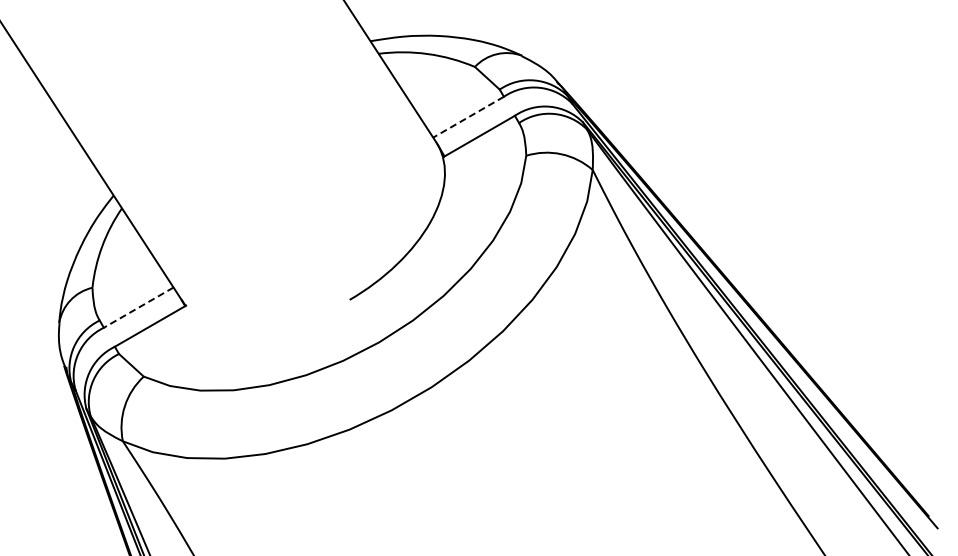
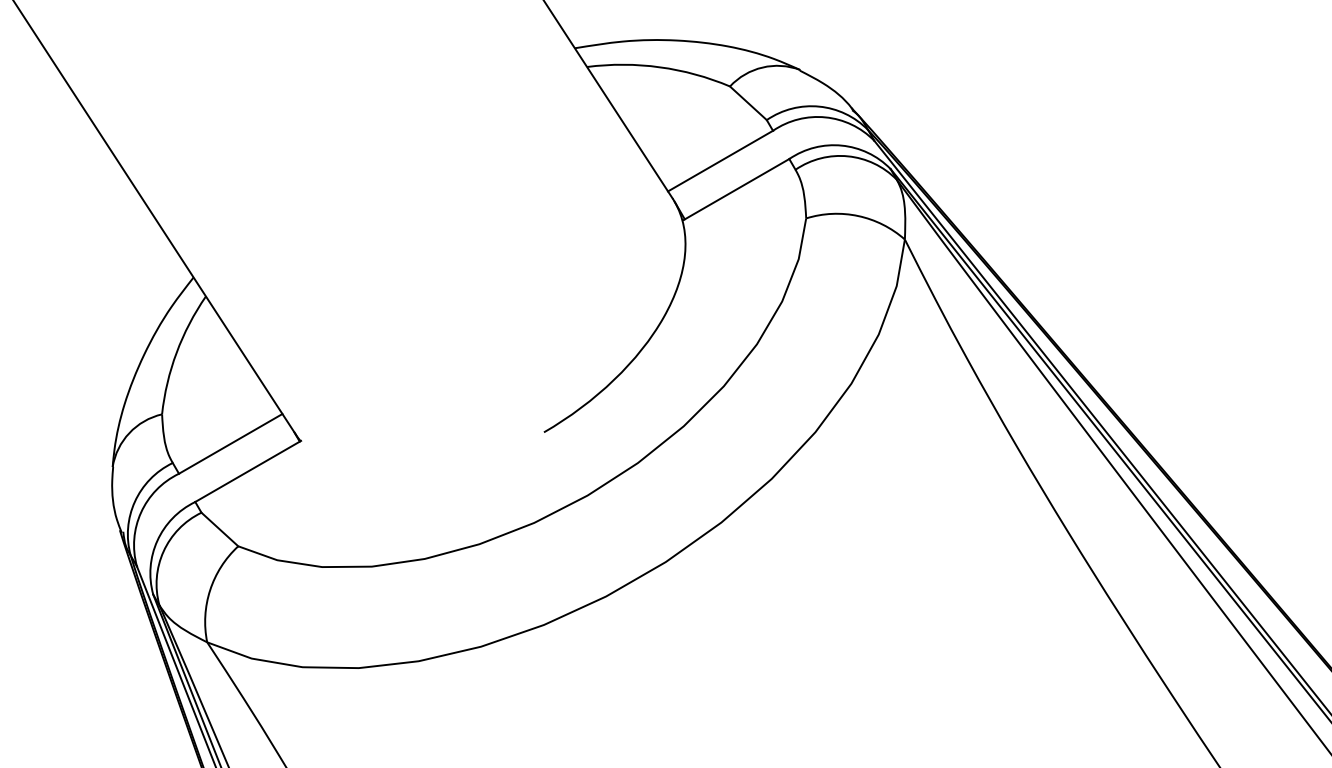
line: (468, 117) -> (720, 161), dashed -> solid
line: (138, 307) -> (230, 443), dashed -> solid

